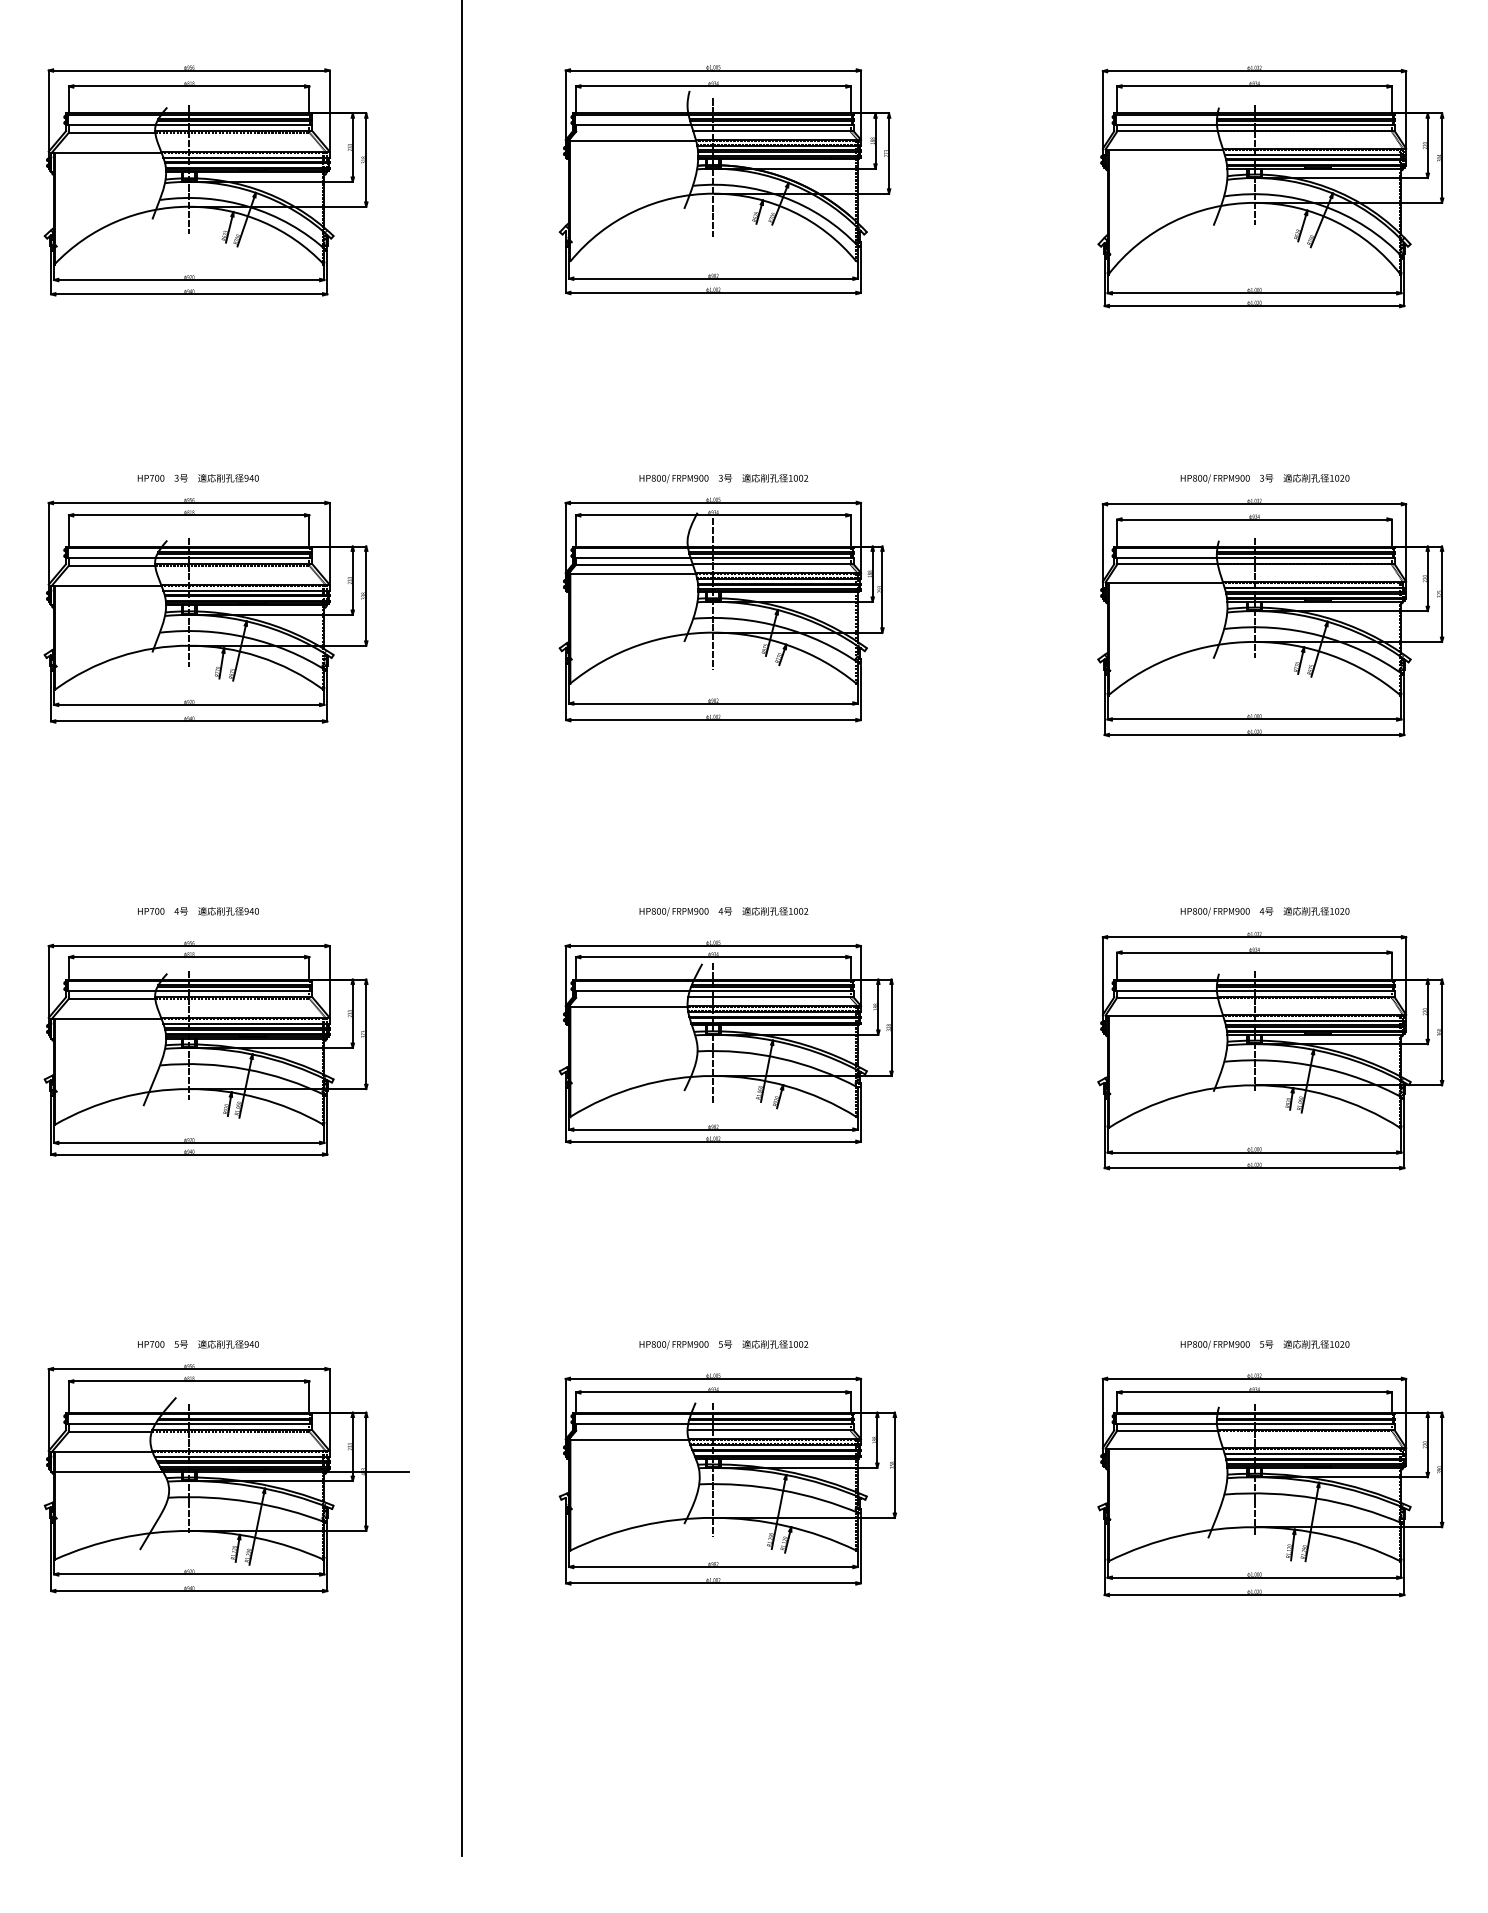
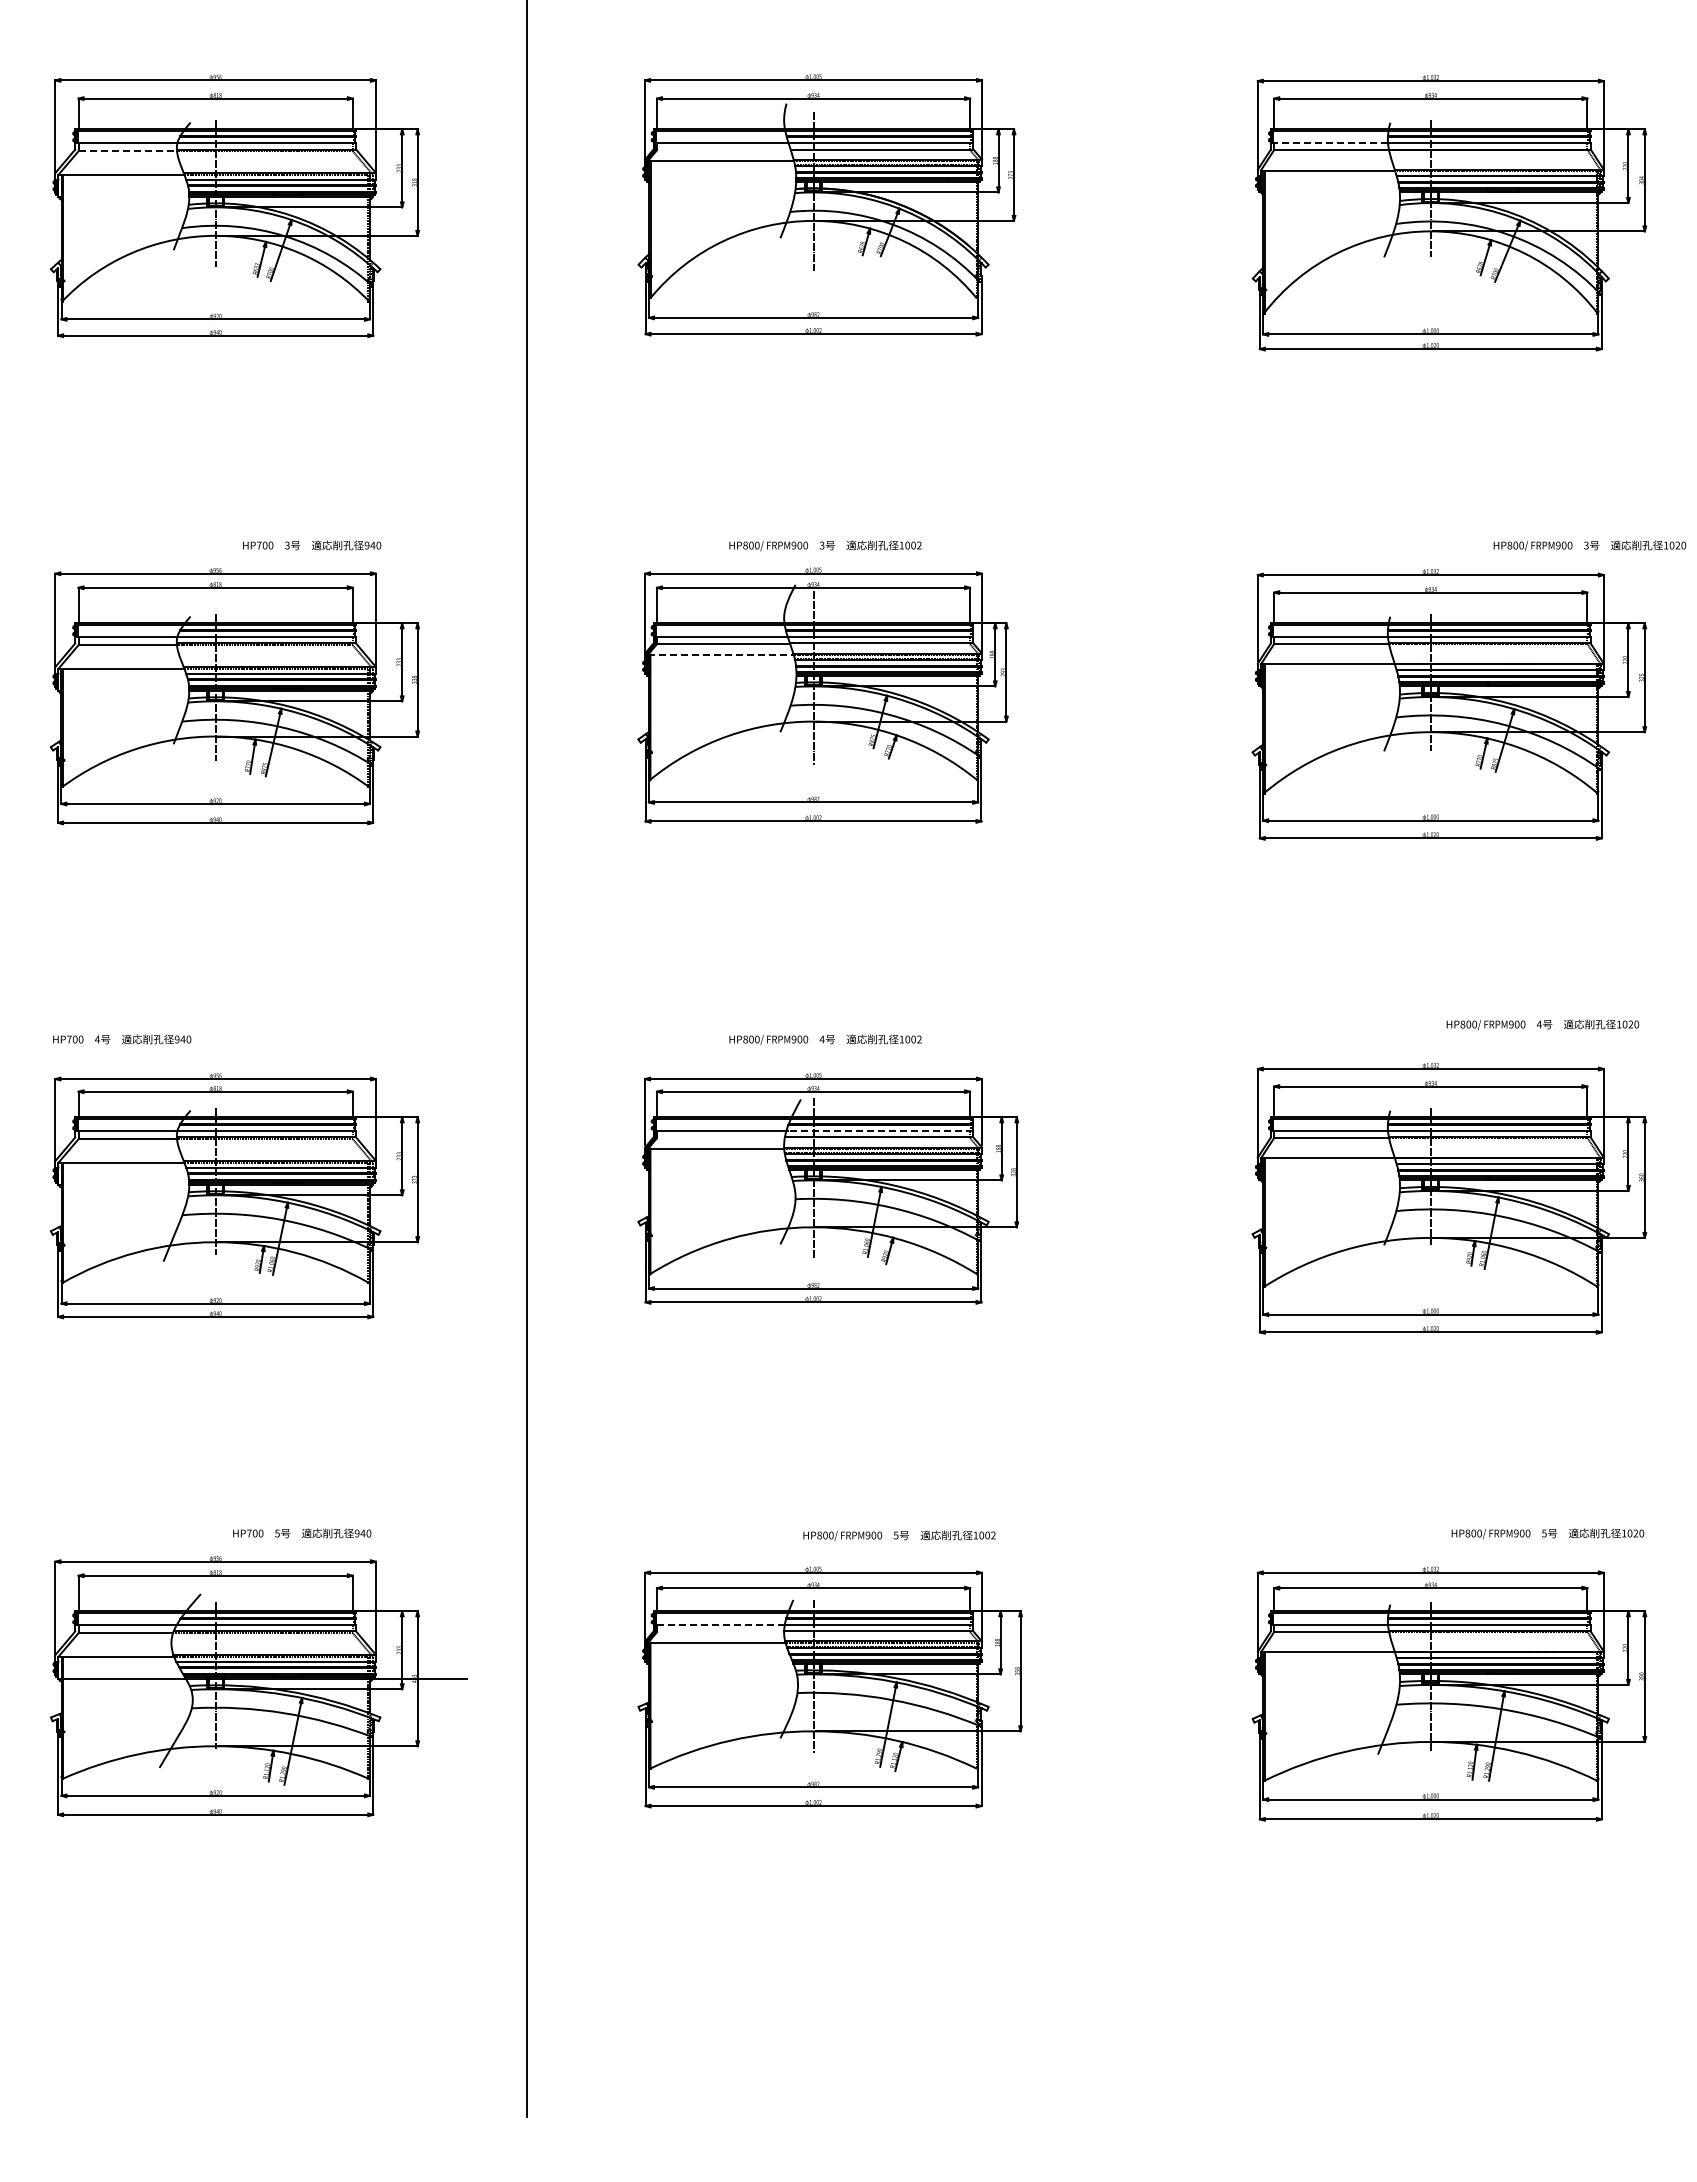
line: (1166, 124) -> (1330, 142), solid -> dashed
line: (112, 132) -> (128, 151), solid -> dashed
text: (198, 478) -> (312, 545), moved
text: (1264, 478) -> (1589, 545), moved
line: (632, 573) -> (721, 654), solid -> dashed
text: (198, 911) -> (122, 1039), moved
text: (1264, 911) -> (1542, 1024), moved
line: (772, 991) -> (880, 1130), solid -> dashed
text: (198, 1344) -> (302, 1533), moved
text: (723, 1344) -> (899, 1535), moved
text: (1264, 1344) -> (1547, 1533), moved
line: (630, 1424) -> (719, 1624), solid -> dashed

